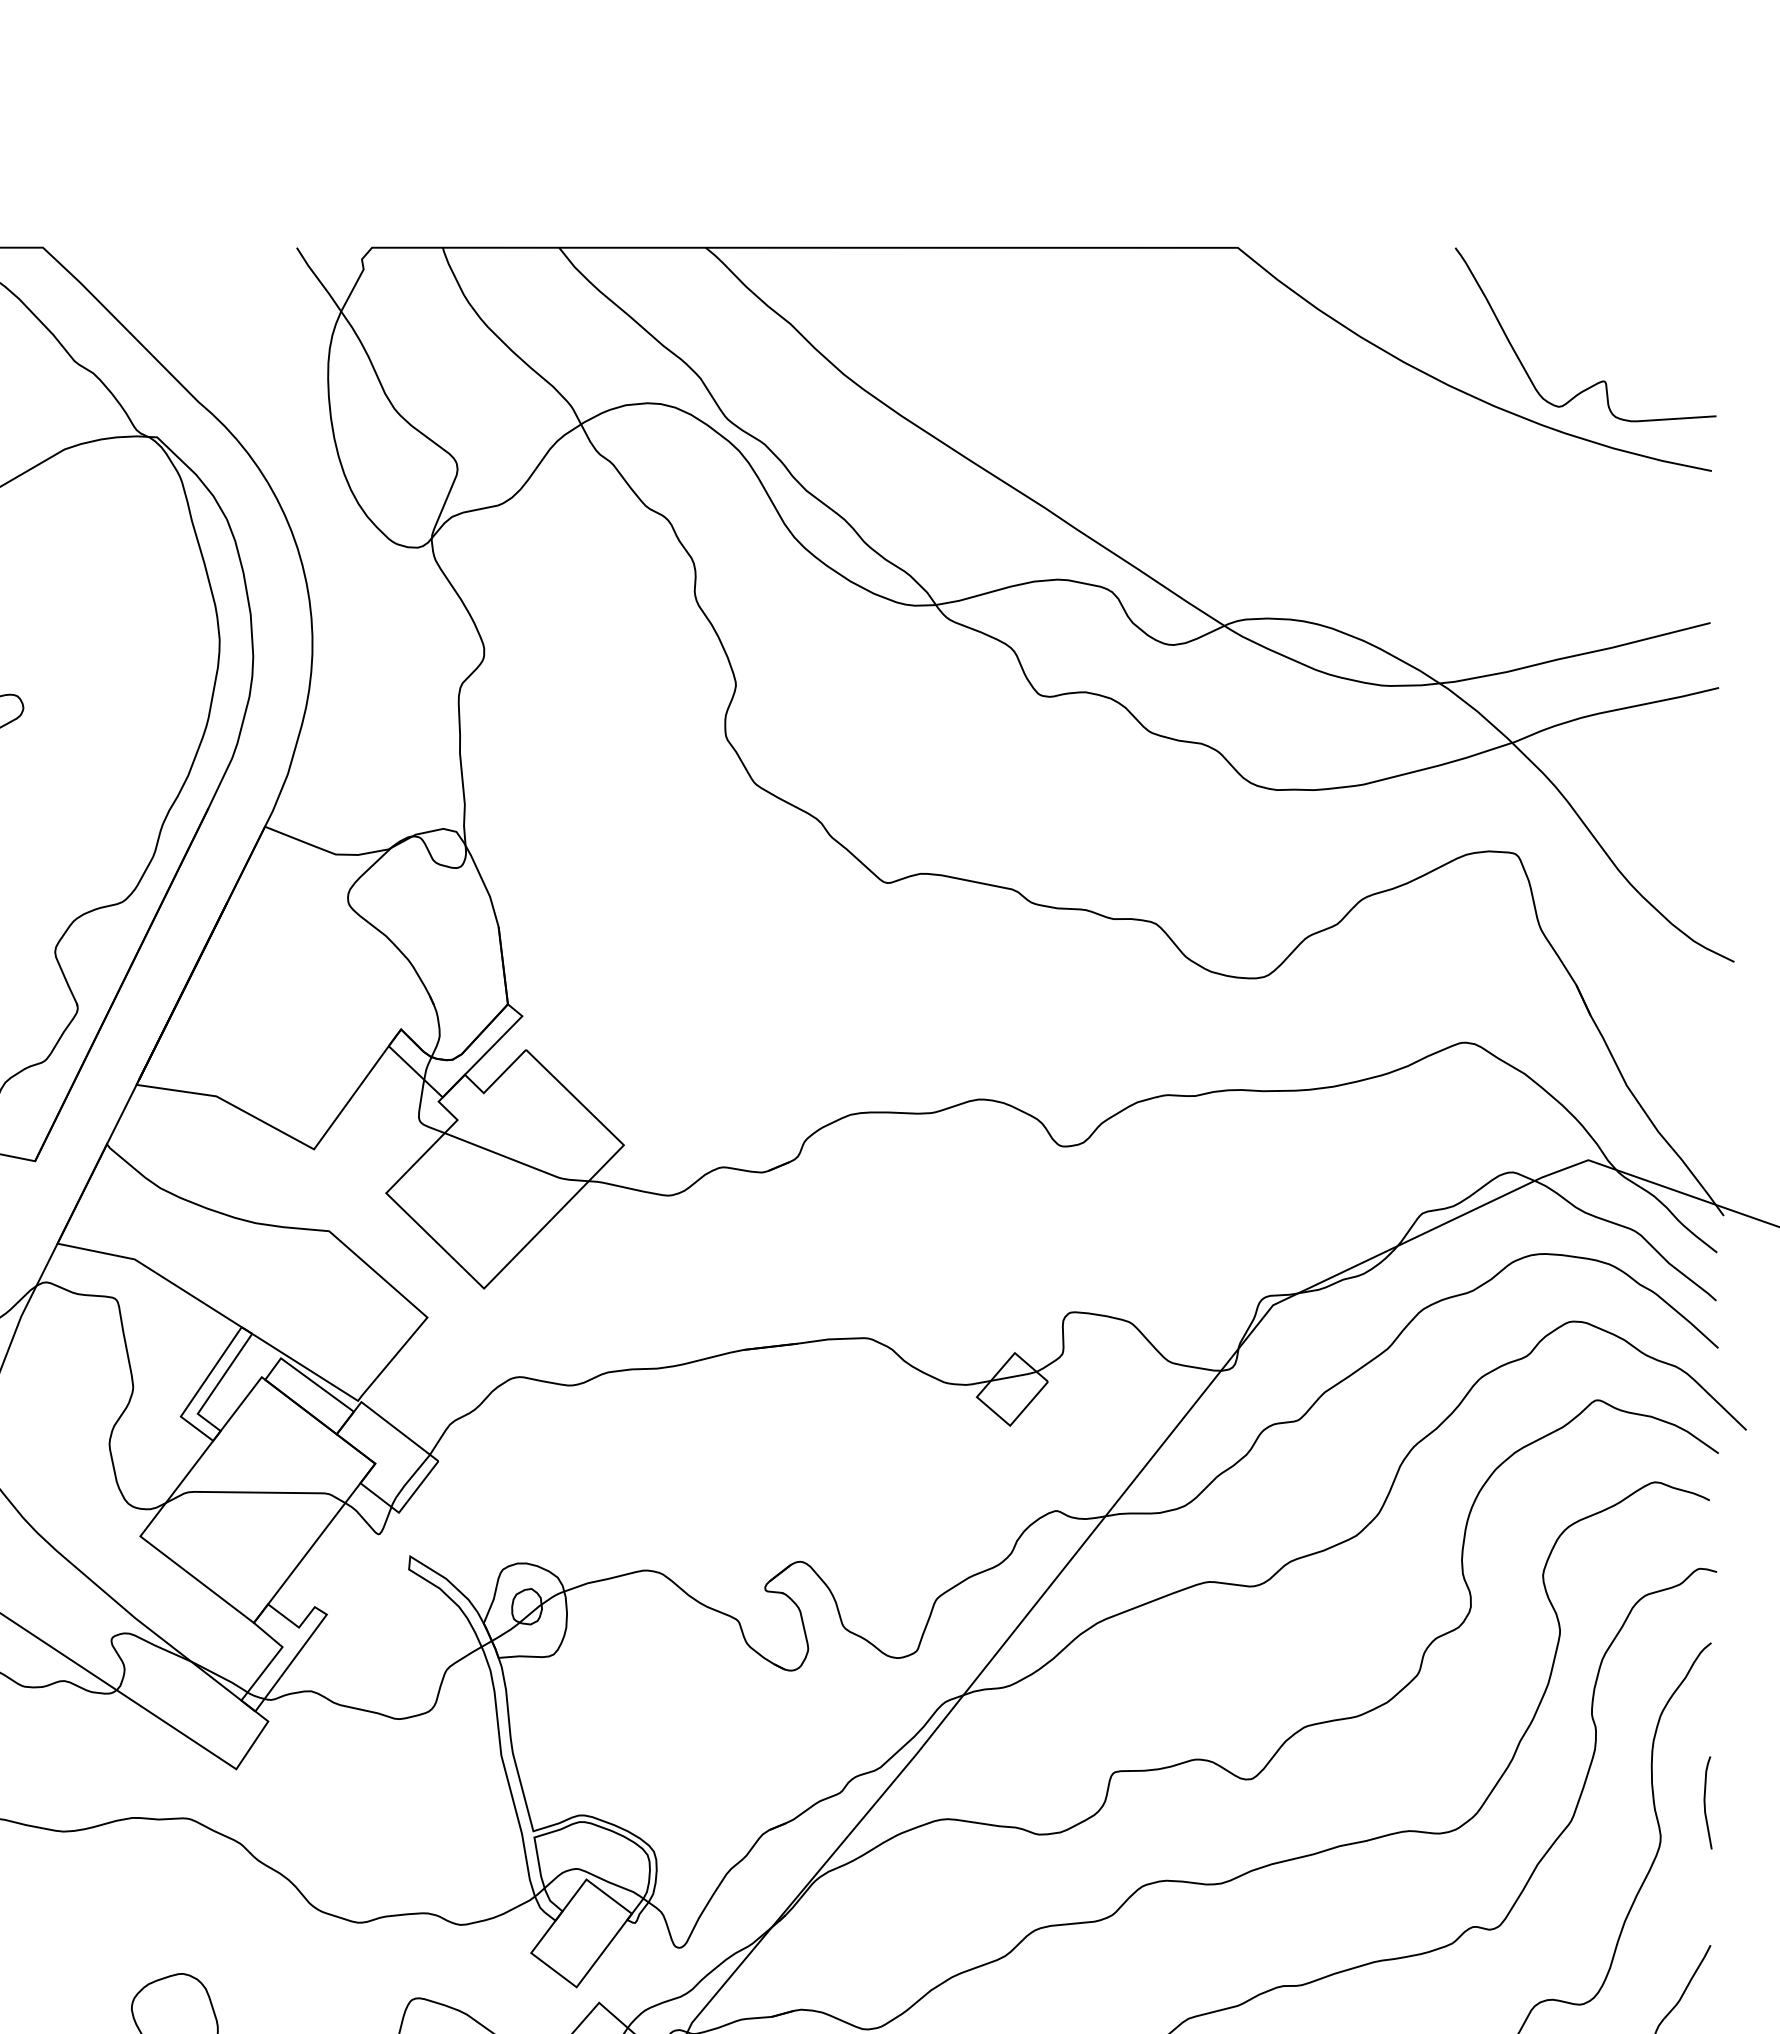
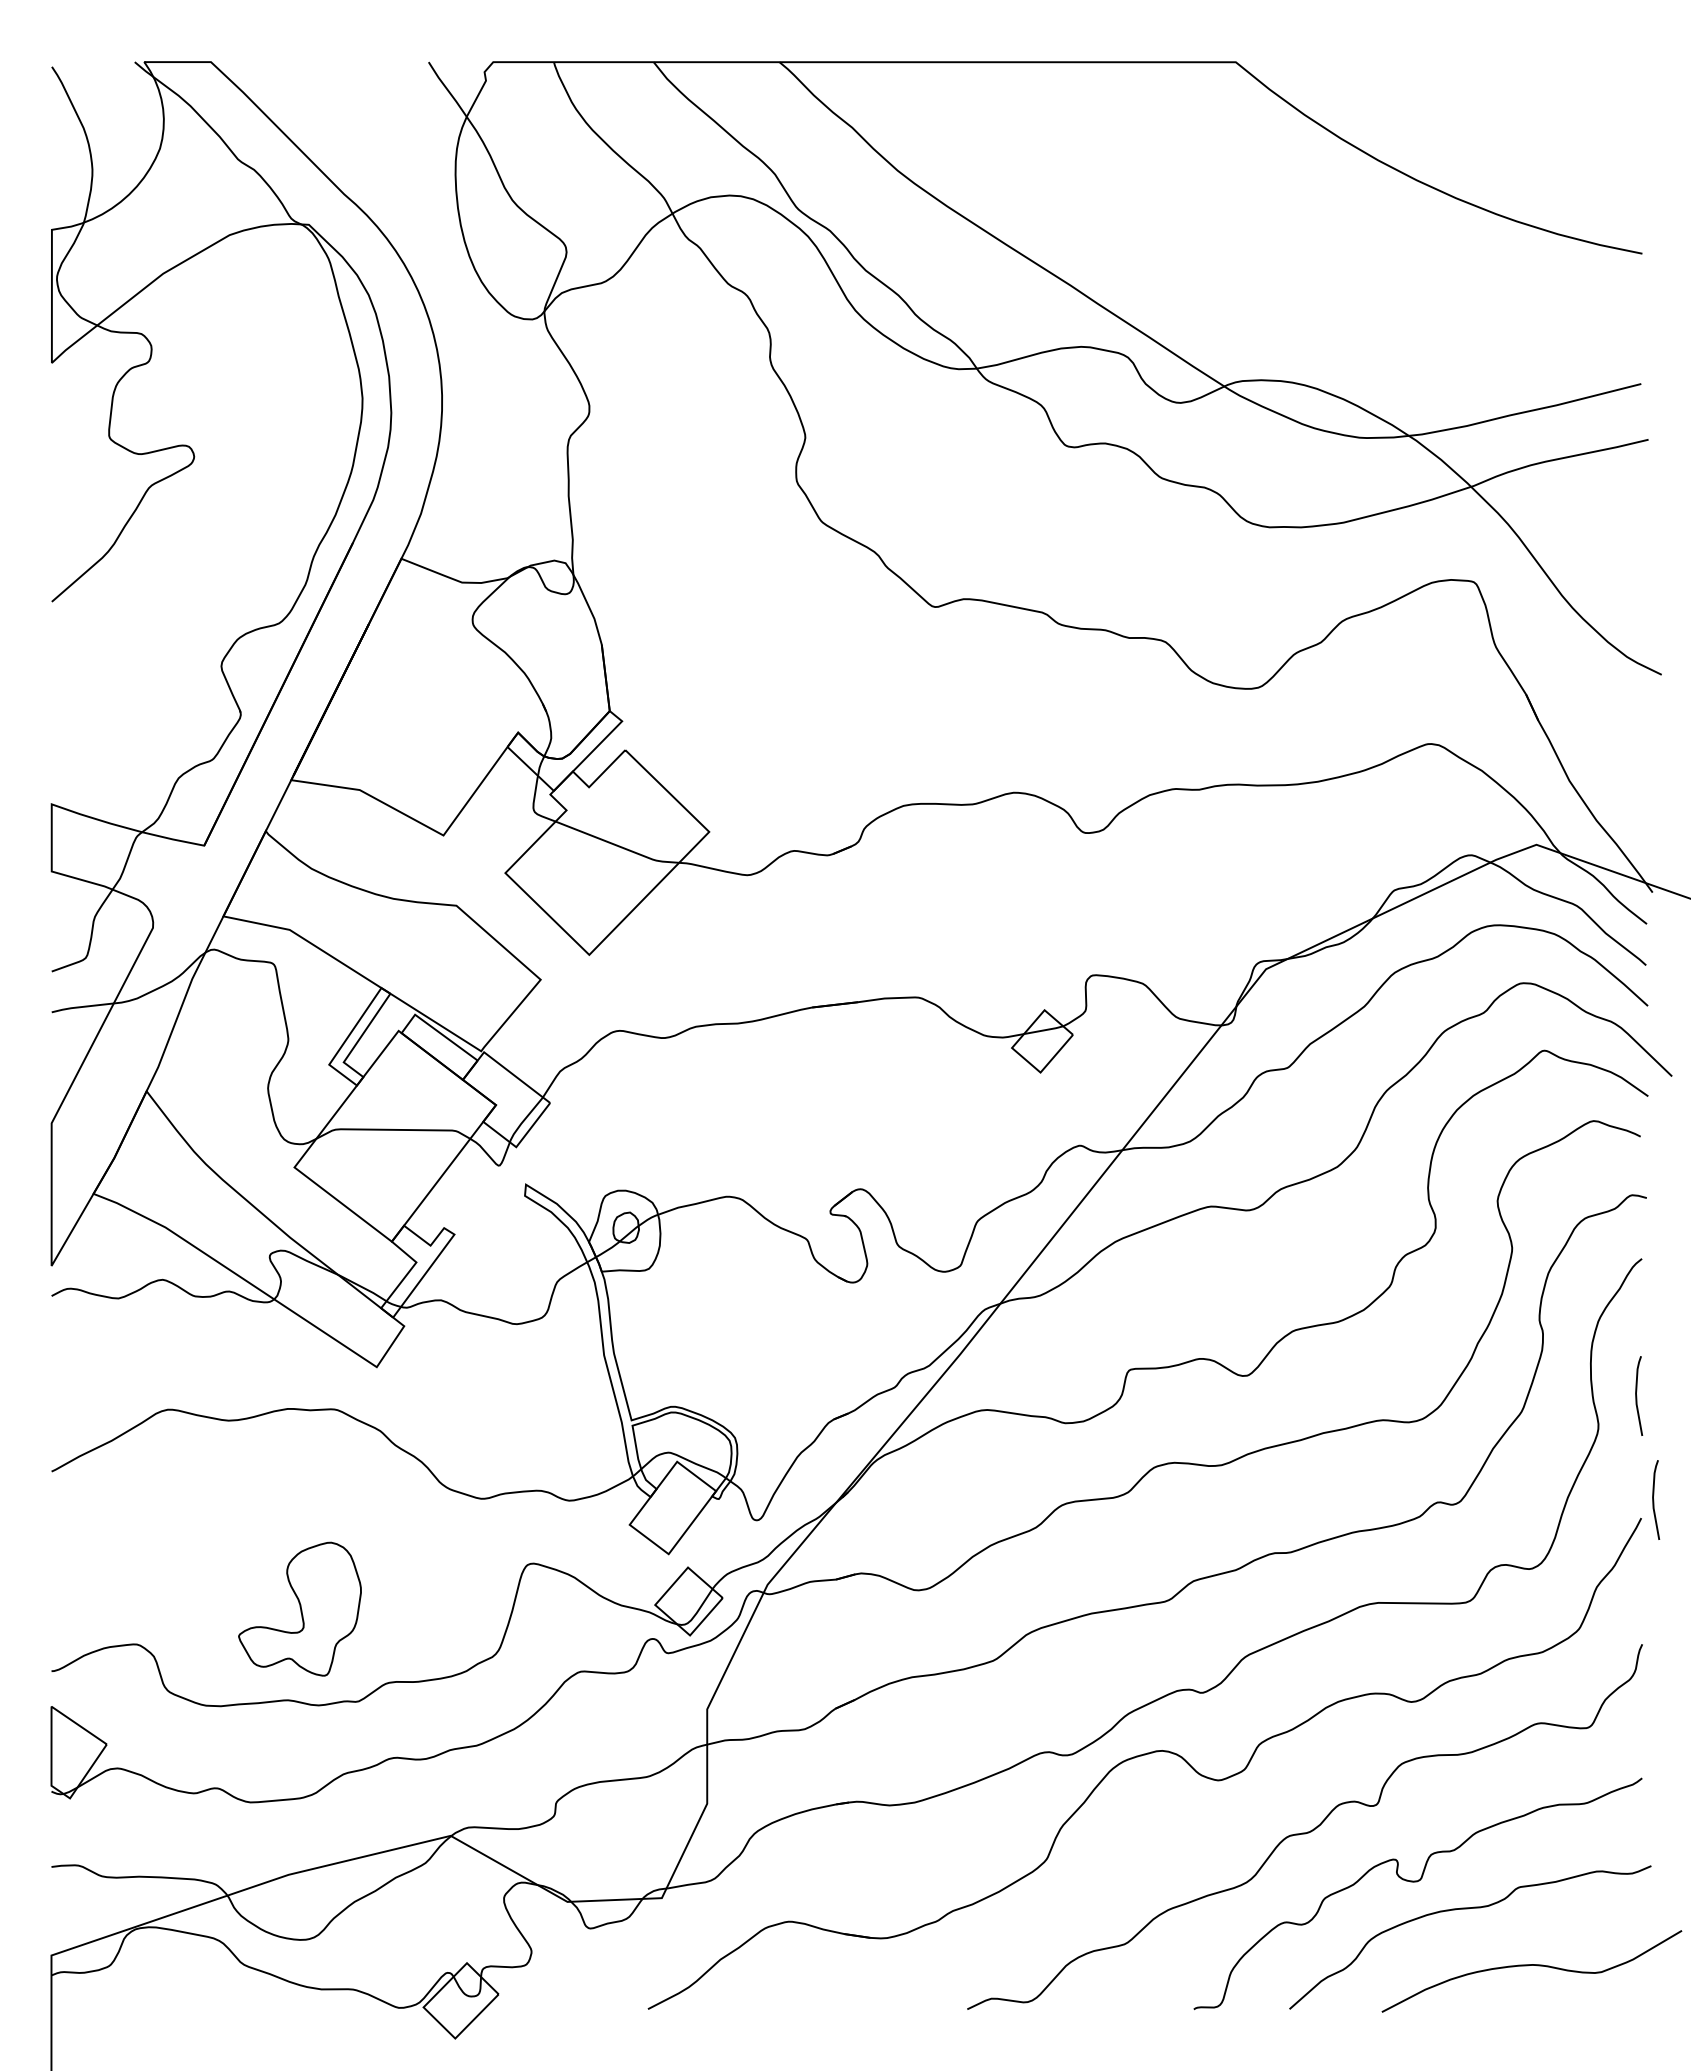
curve: (1600, 381) -> (1546, 176), removed
curve: (1725, 1924) -> (1654, 1500), added

